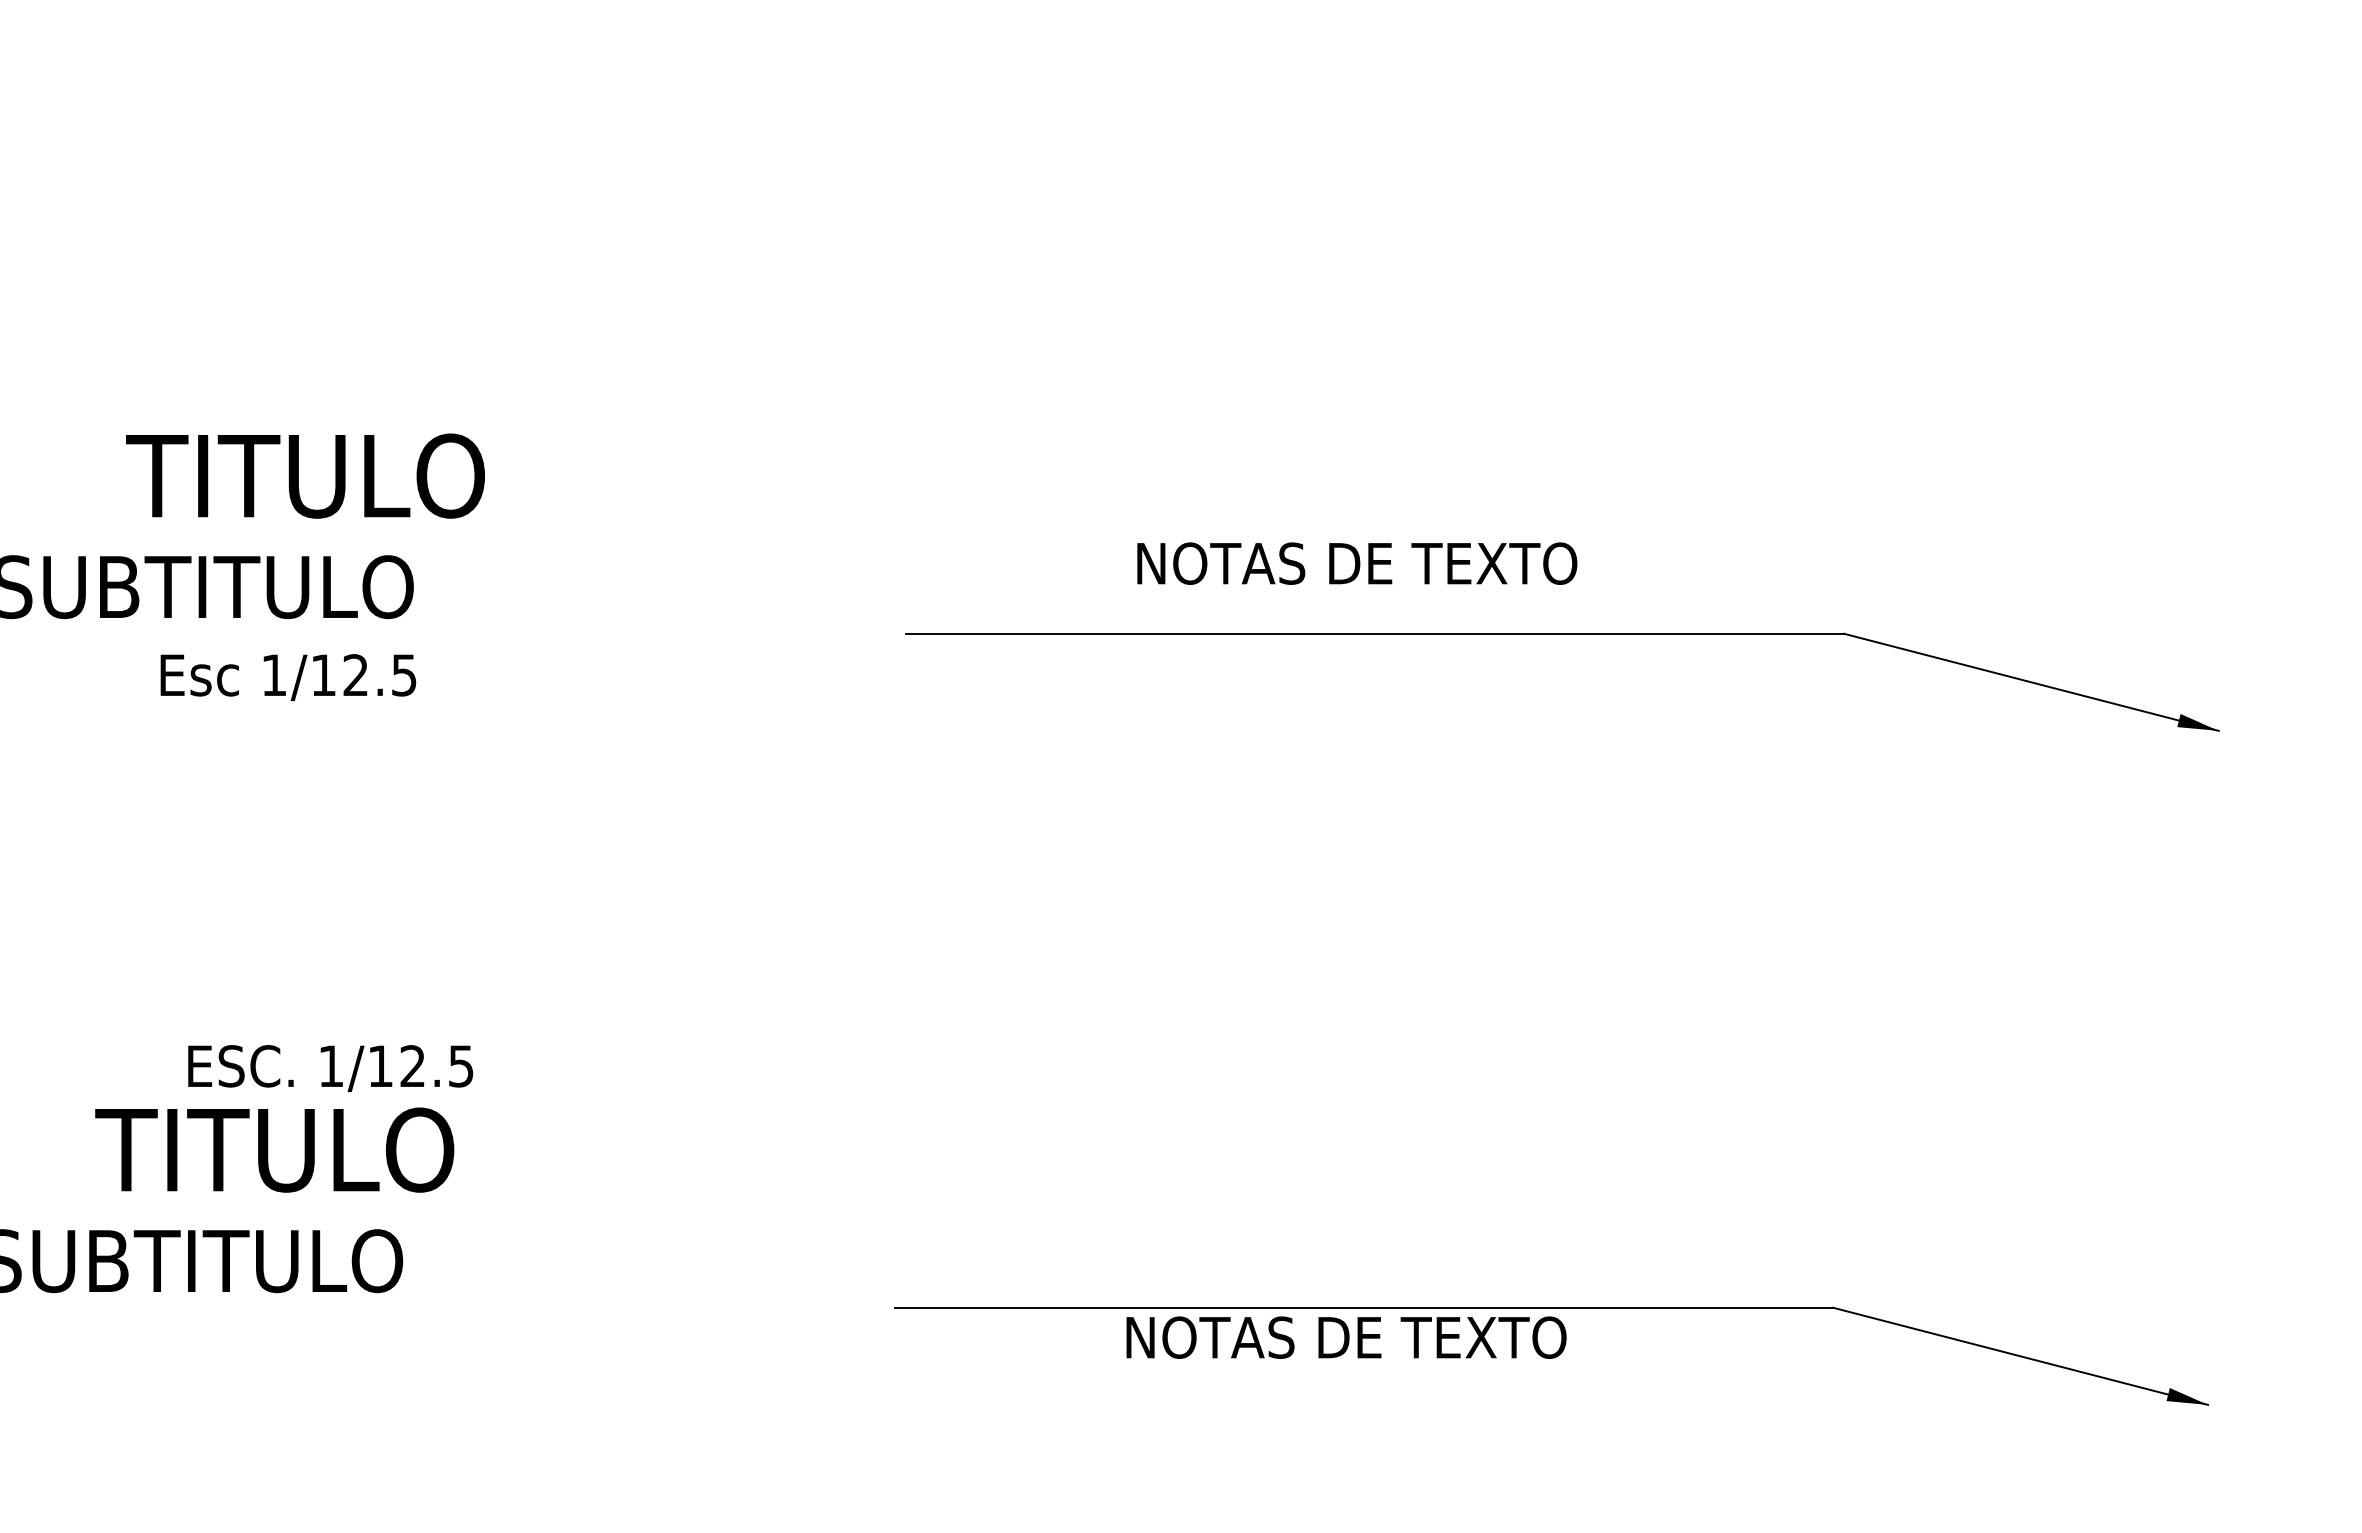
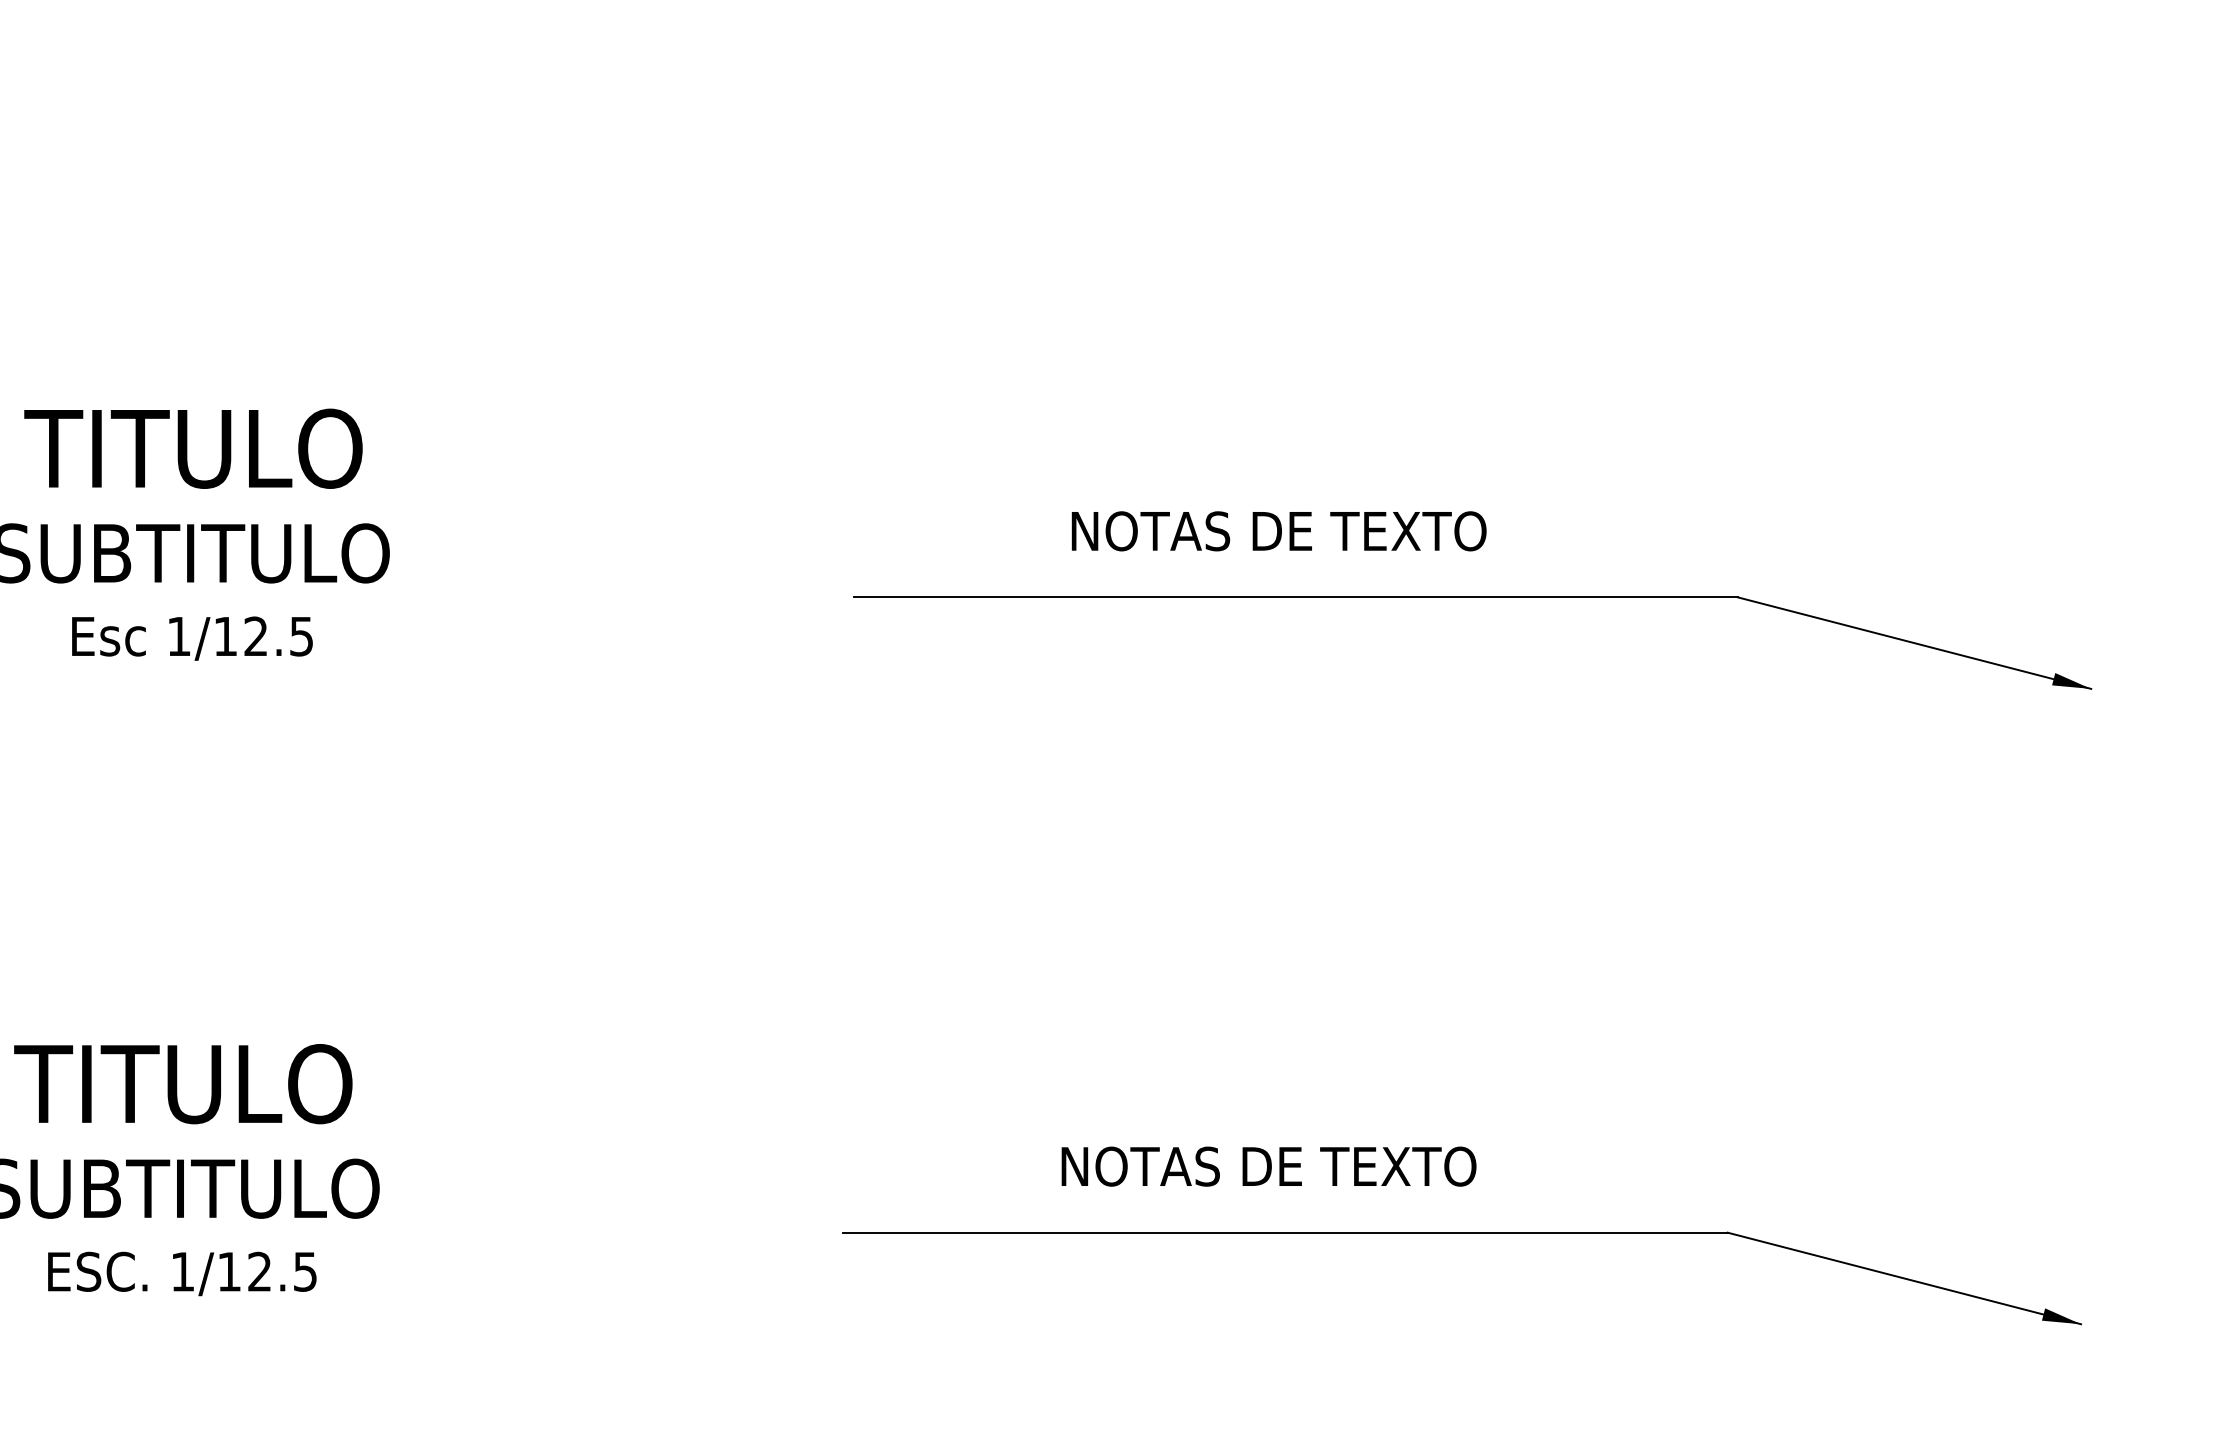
text: (305, 475) -> (193, 448), moved
text: (288, 677) -> (192, 638), moved
text: (330, 1068) -> (182, 1273), moved
text: (274, 1149) -> (183, 1083), moved
text: (1346, 1337) -> (1269, 1166), moved

